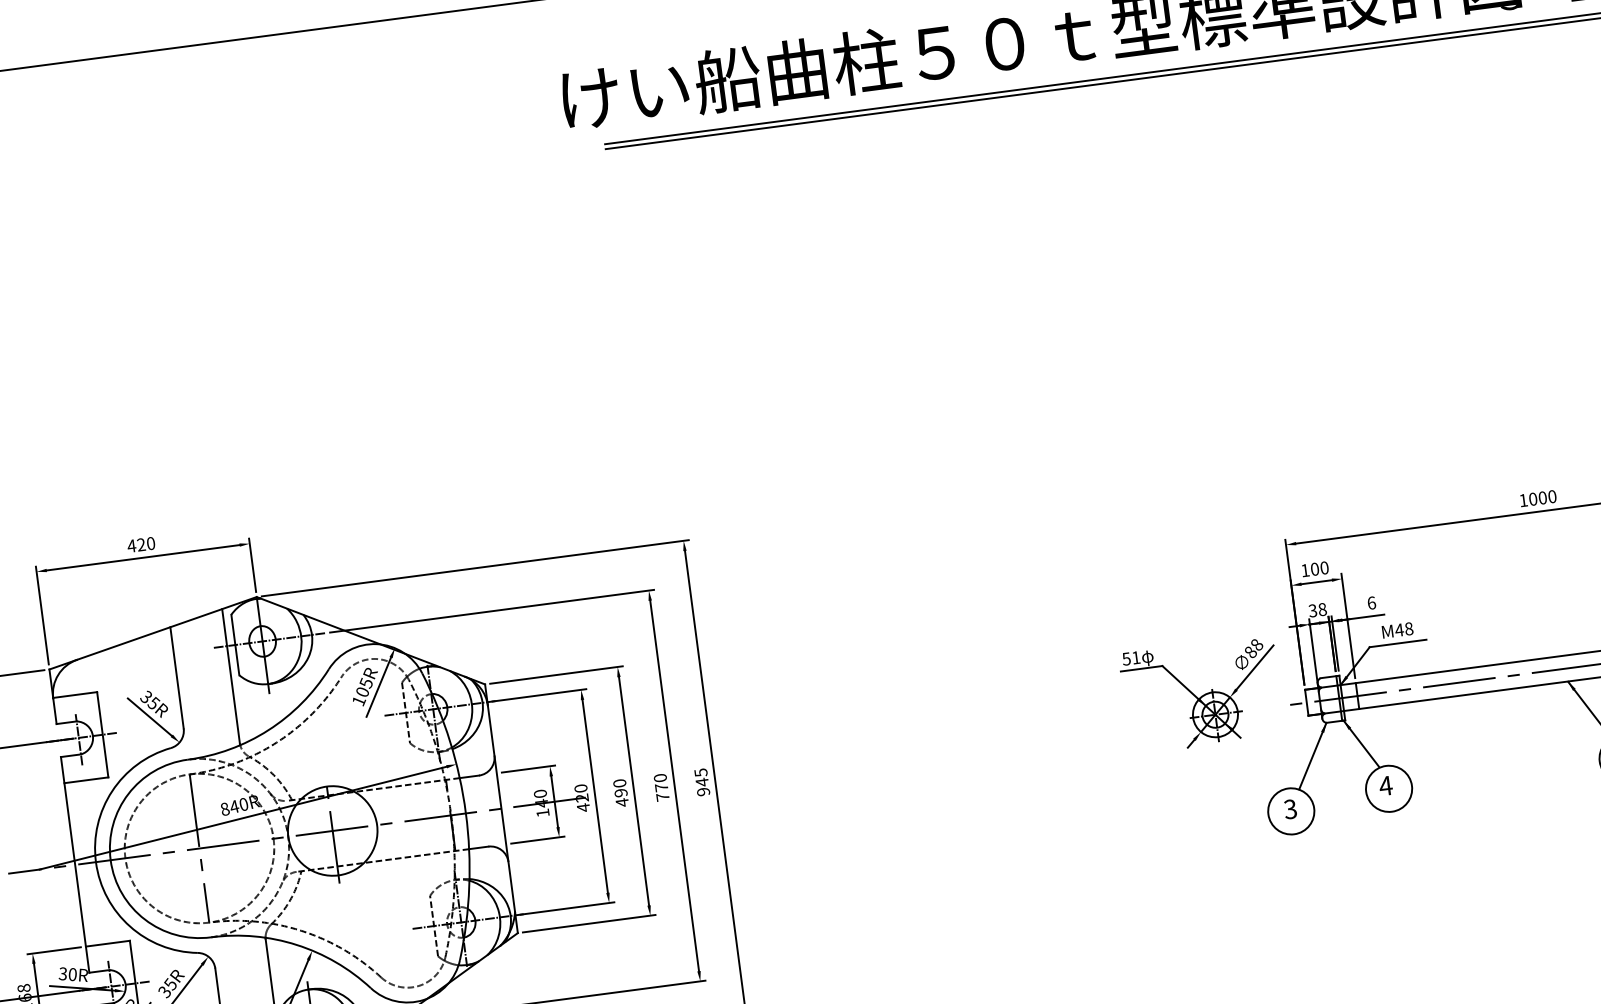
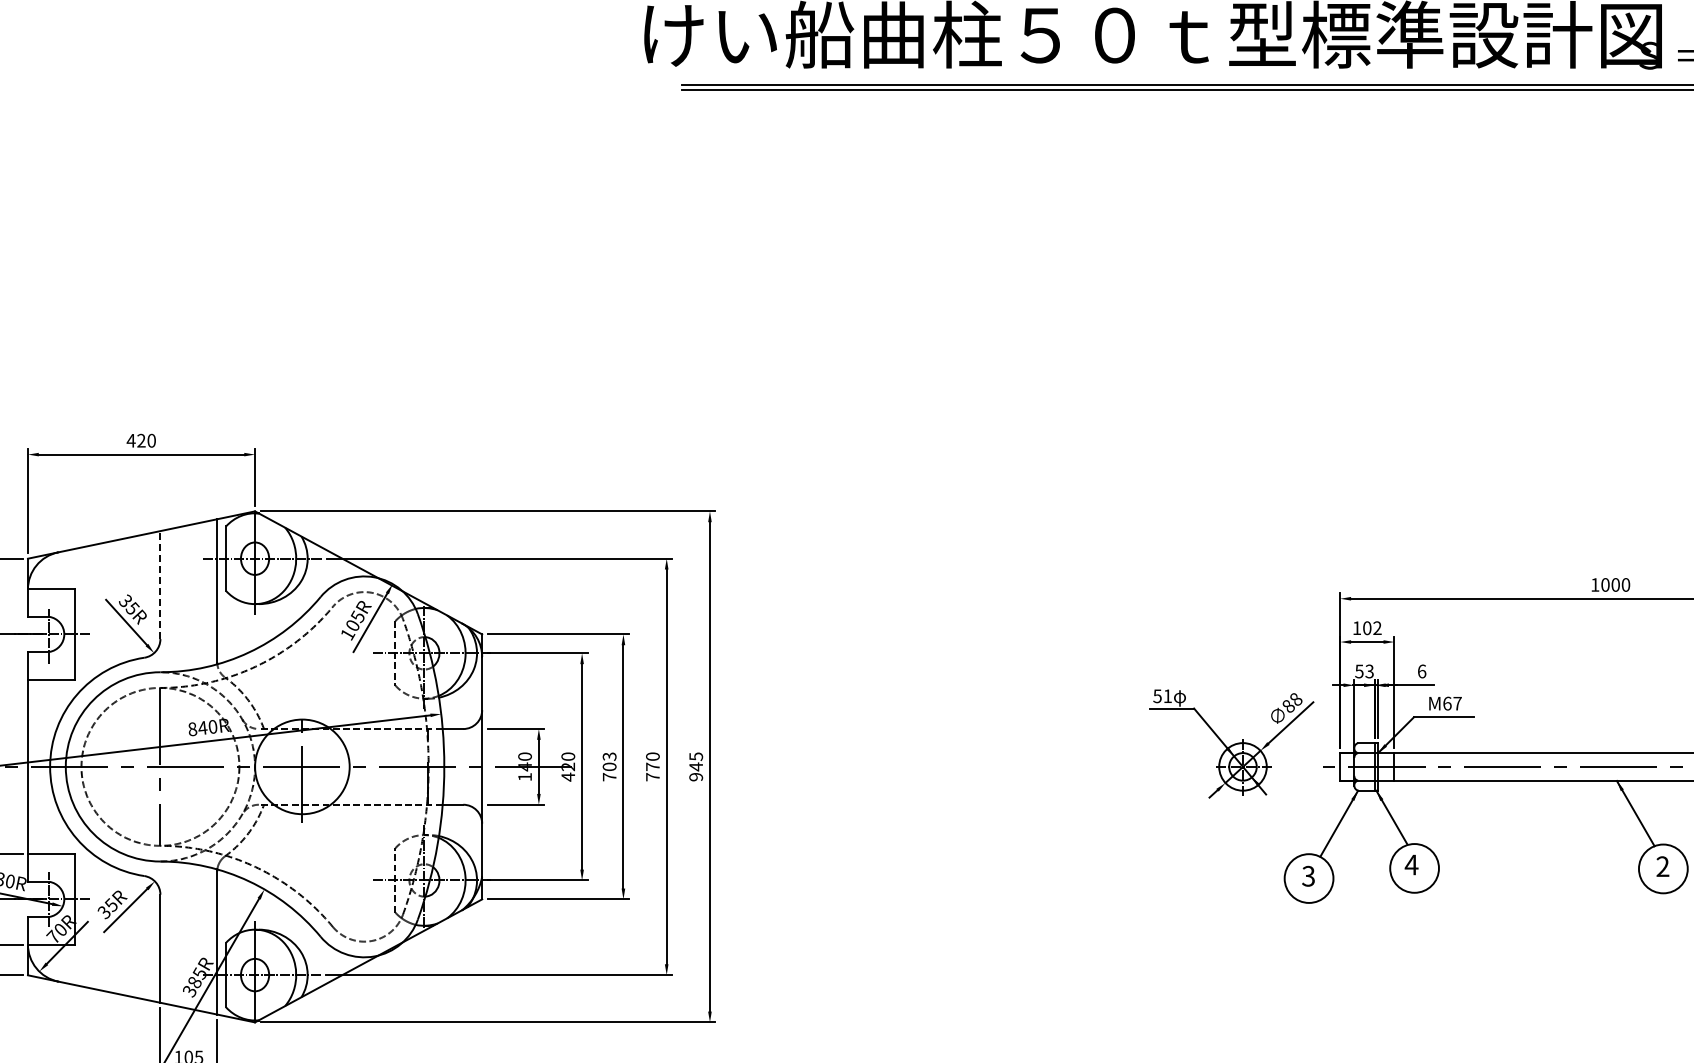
text: (1324, 568) -> (1377, 628), 100 -> 102
text: (1317, 610) -> (1364, 671), 38 -> 53
text: (1403, 629) -> (1451, 703), M48 -> M67
line: (177, 678) -> (160, 585), solid -> dashed
text: (620, 792) -> (609, 766), 490 -> 703

